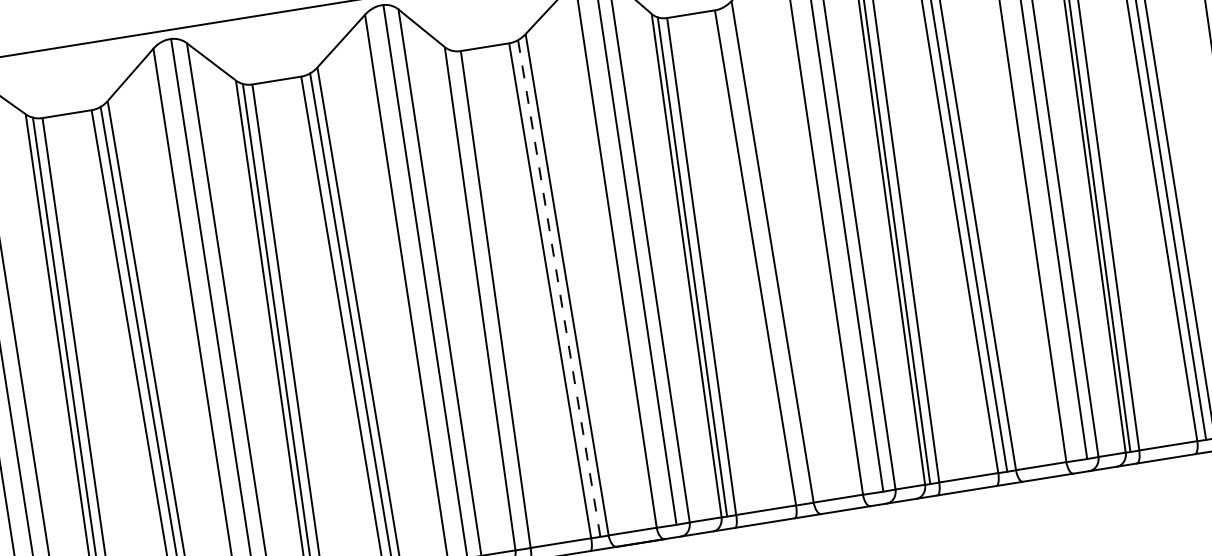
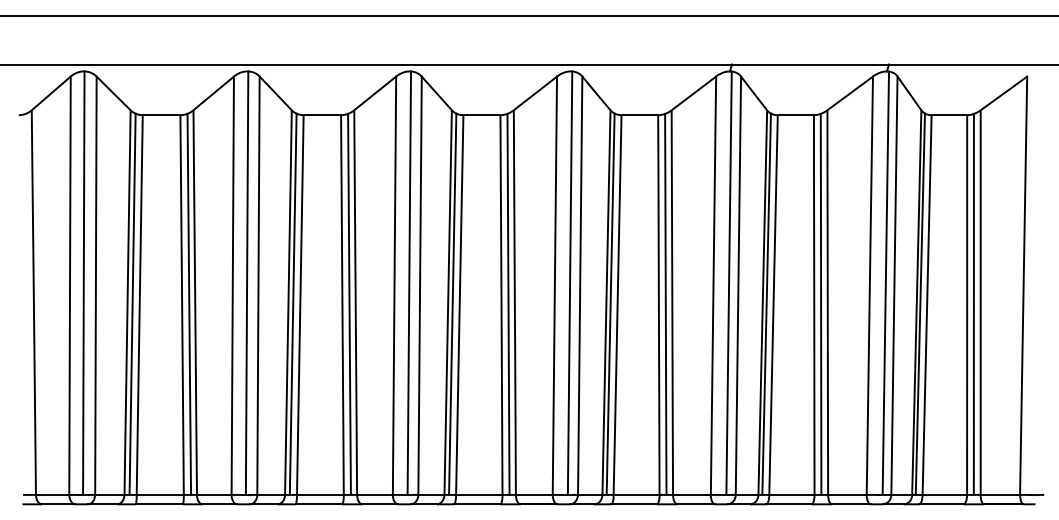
line: (763, 254) -> (665, 303), added
line: (559, 288) -> (508, 304), dashed -> solid
line: (485, 299) -> (452, 303), added

